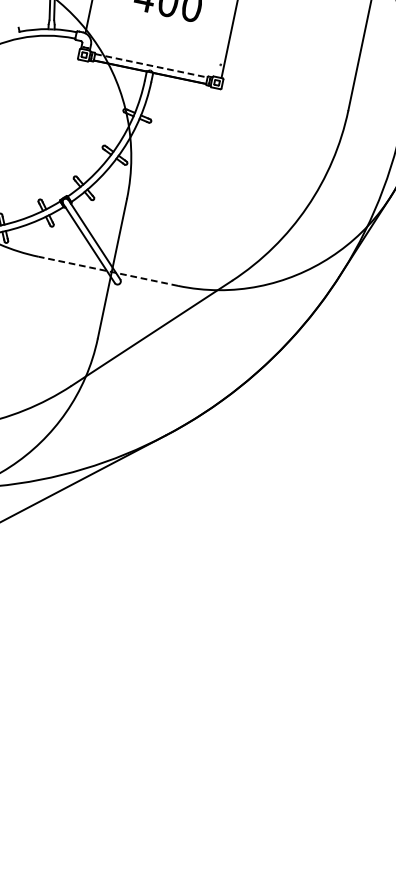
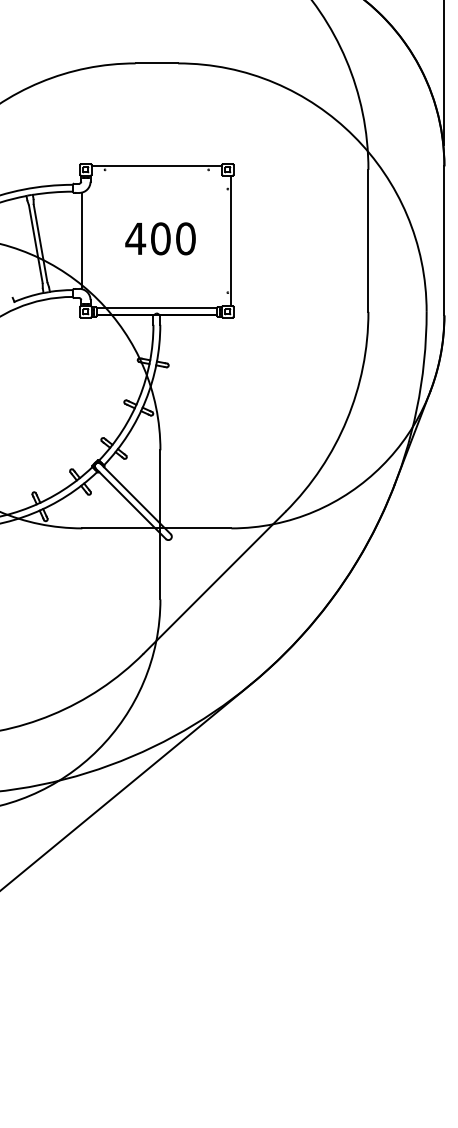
line: (151, 65) -> (157, 308), dashed -> solid
line: (108, 271) -> (156, 528), dashed -> solid

